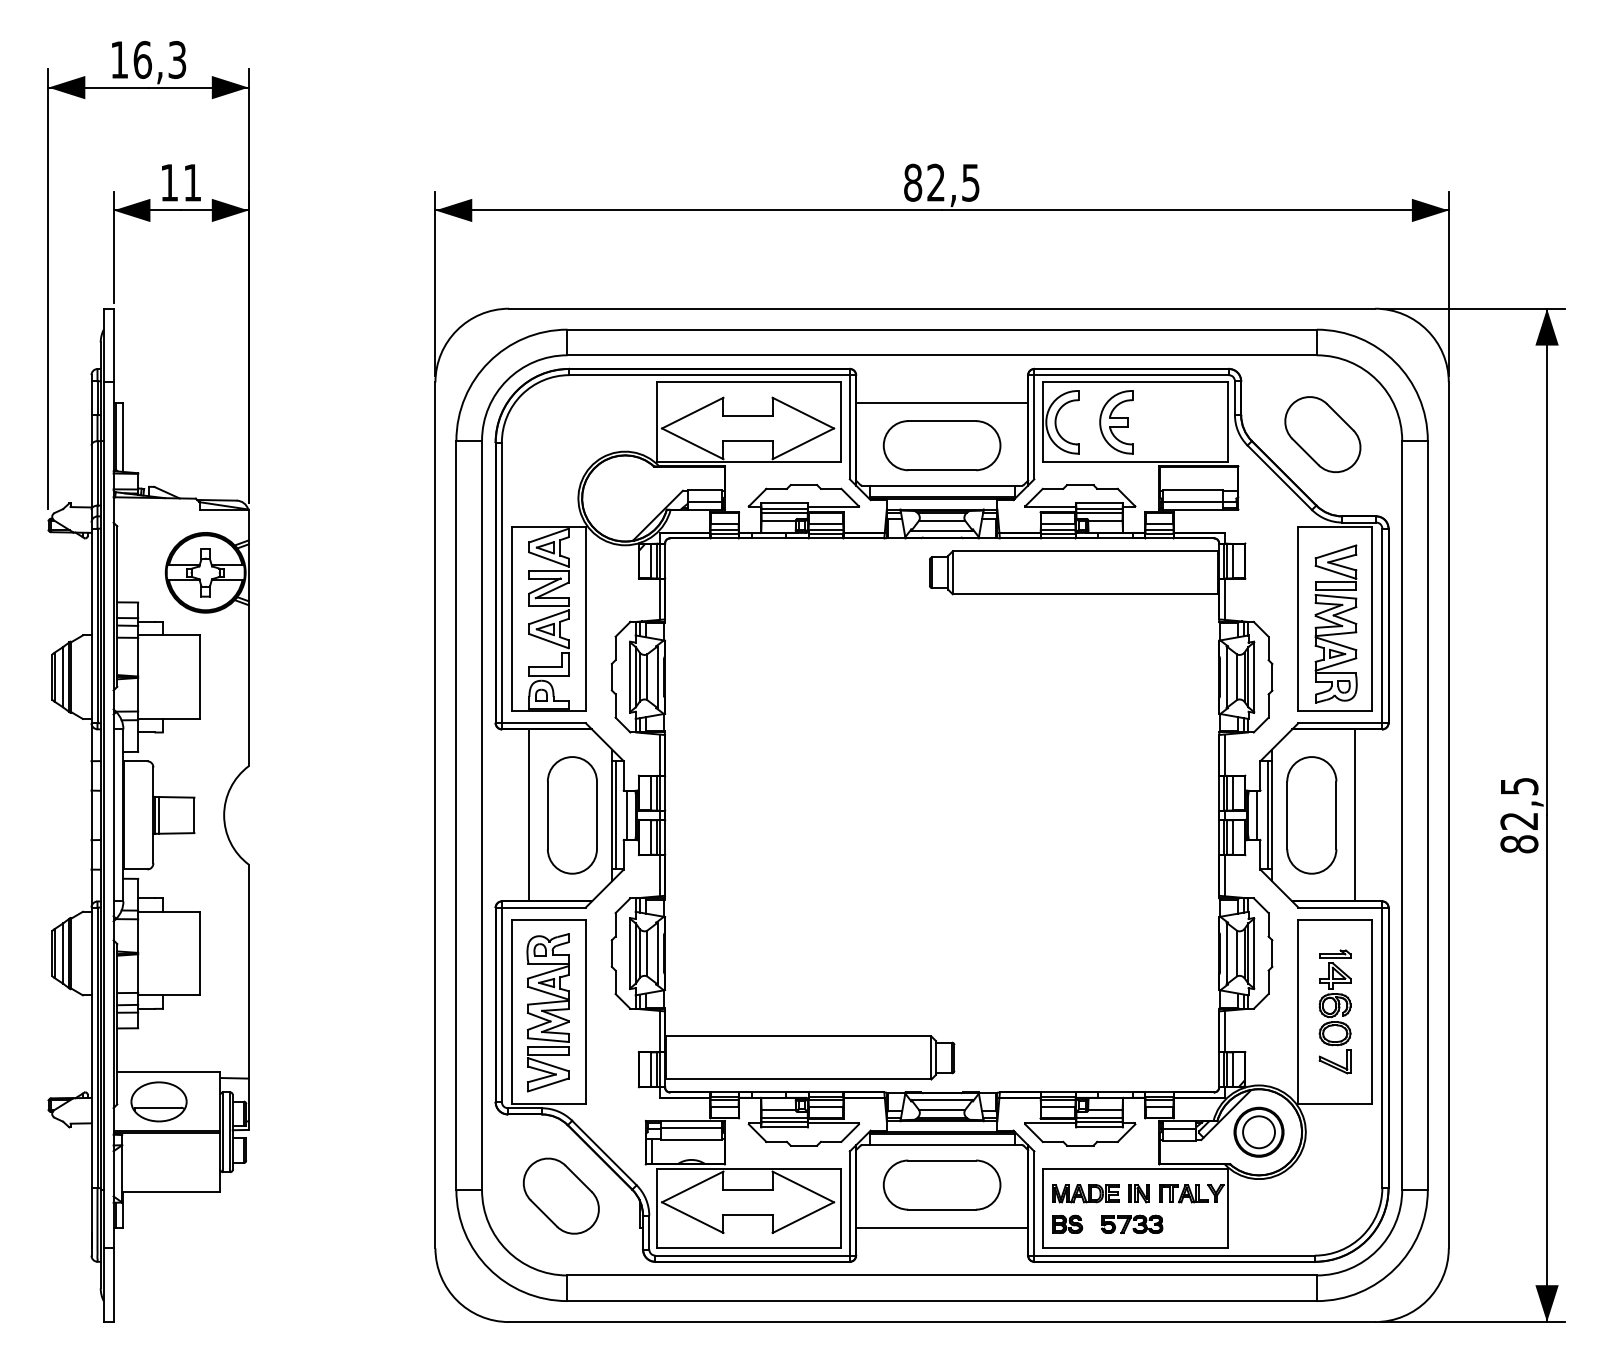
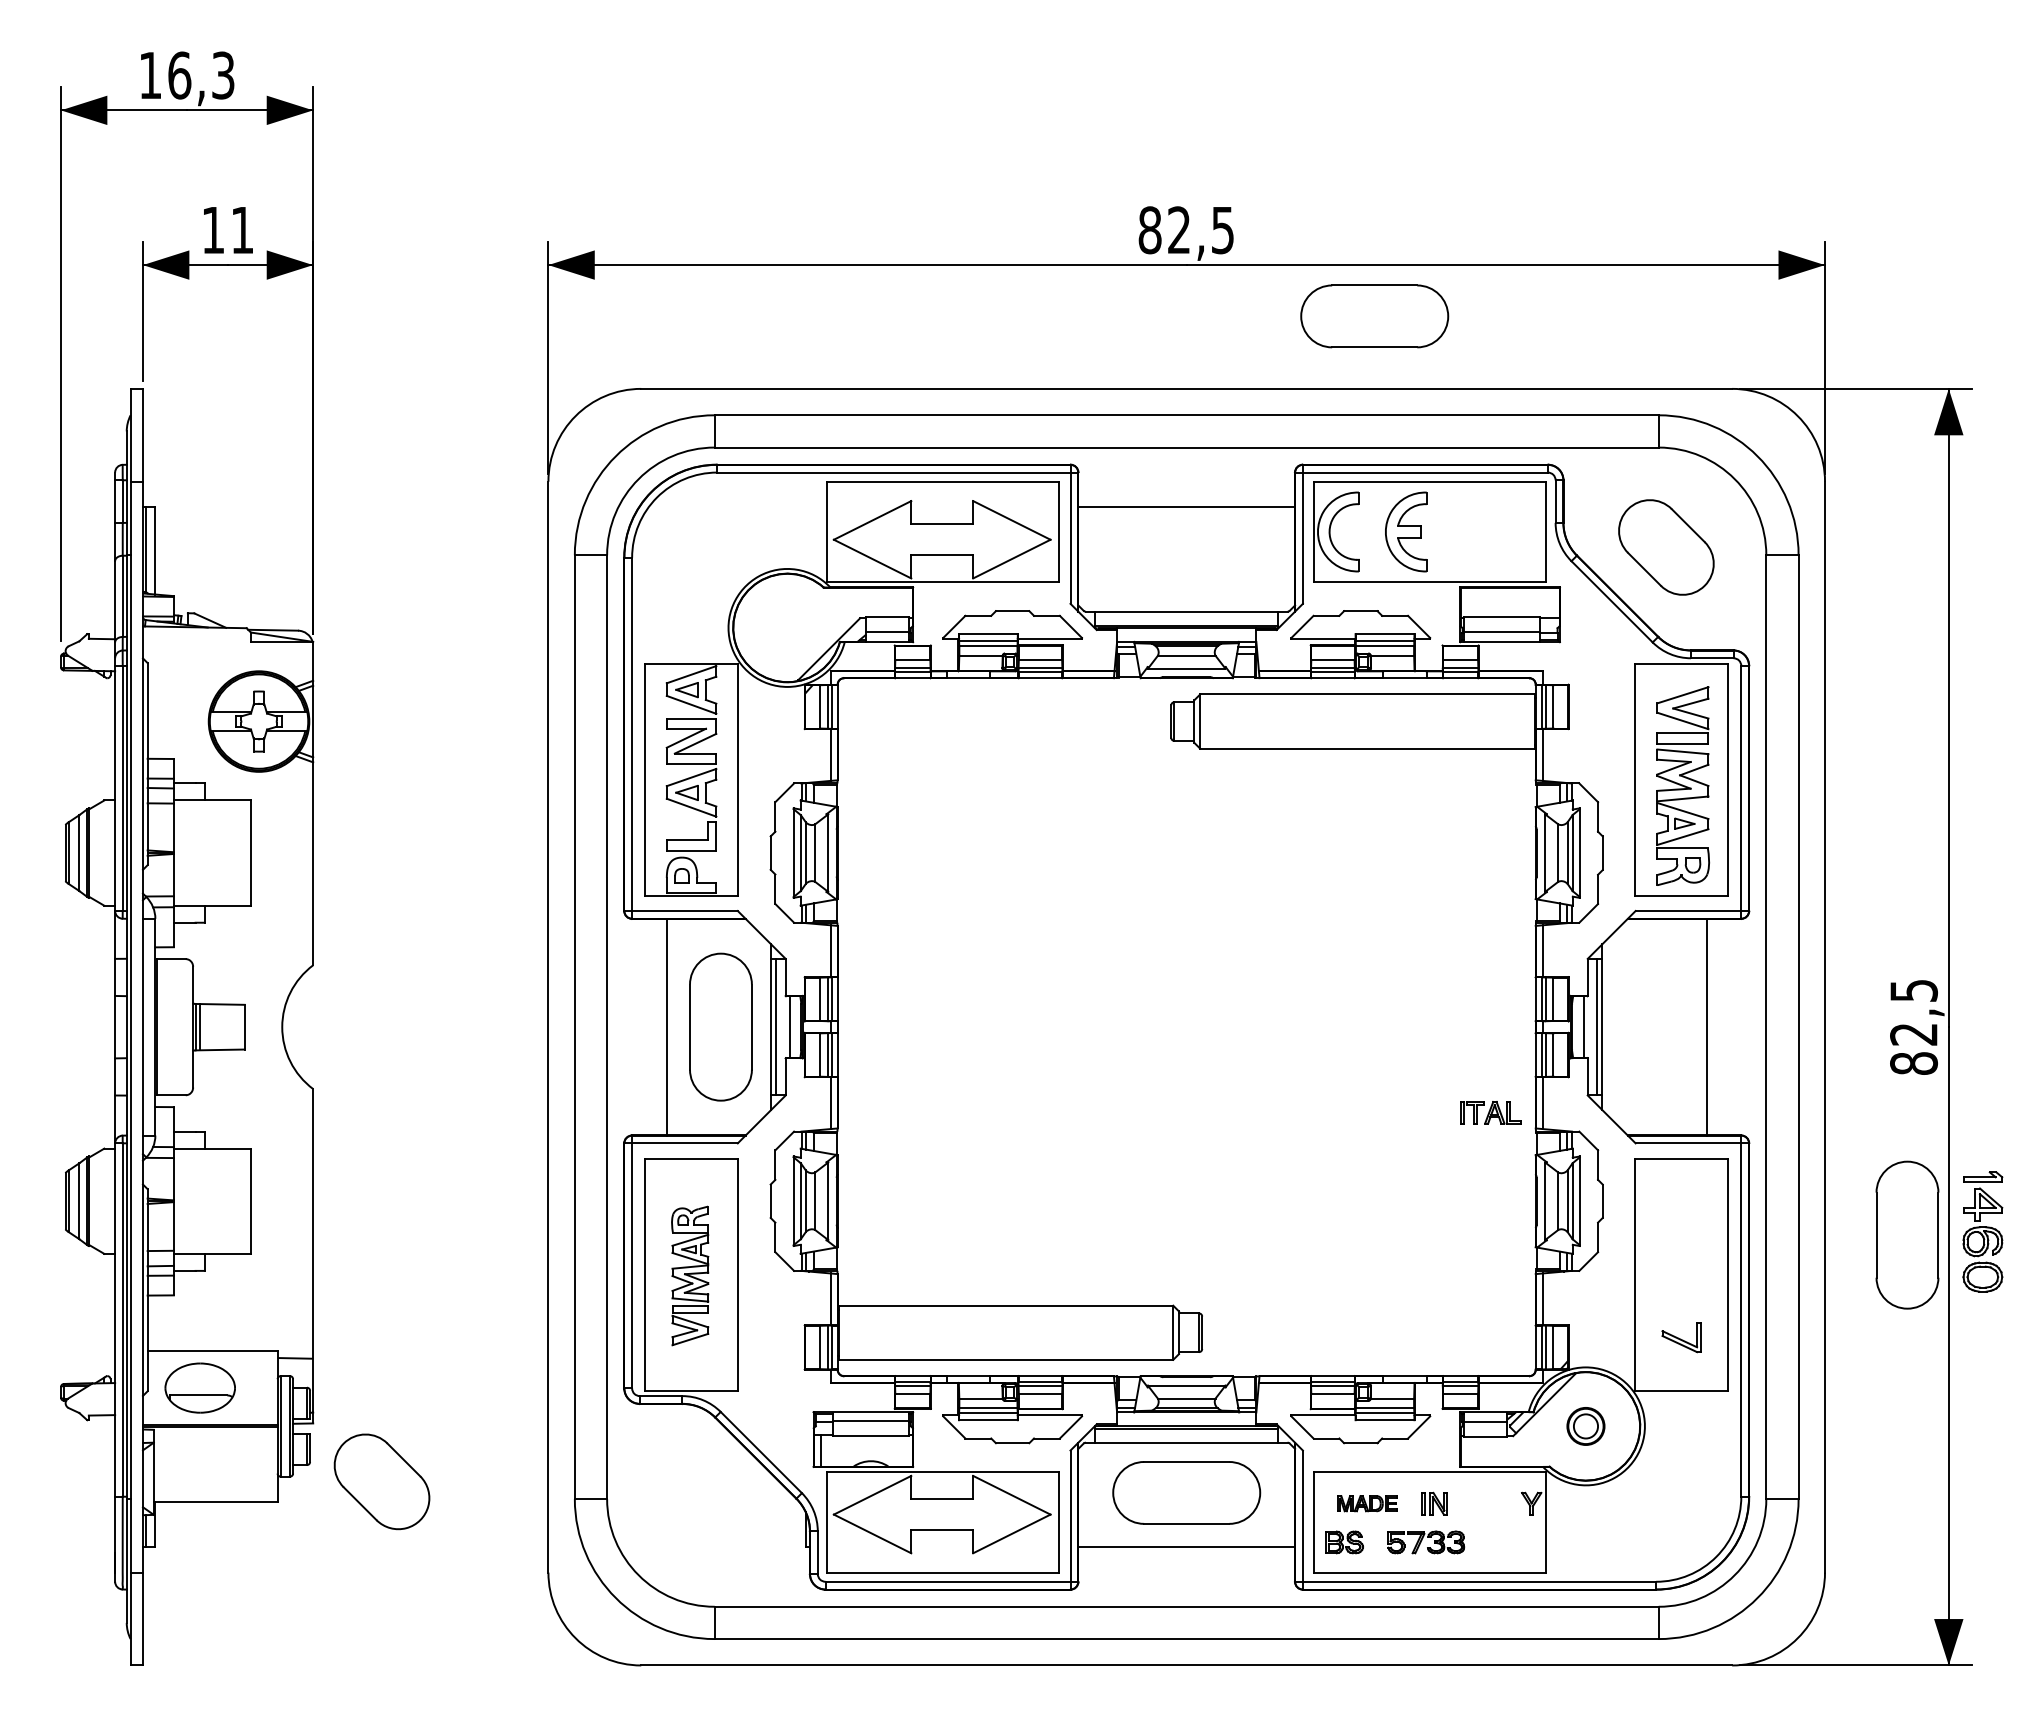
part: (941, 445) -> (1374, 316), moved
part: (1311, 814) -> (1907, 1234), moved
part: (1334, 997) -> (1982, 1231), moved
part: (547, 1012) -> (689, 1275), size x0.7
part: (1258, 1132) -> (1585, 1426), size x0.6
part: (1085, 1193) -> (1367, 1503), size x0.7
part: (1183, 1193) -> (1490, 1112), moved
part: (560, 1195) -> (381, 1481), moved

